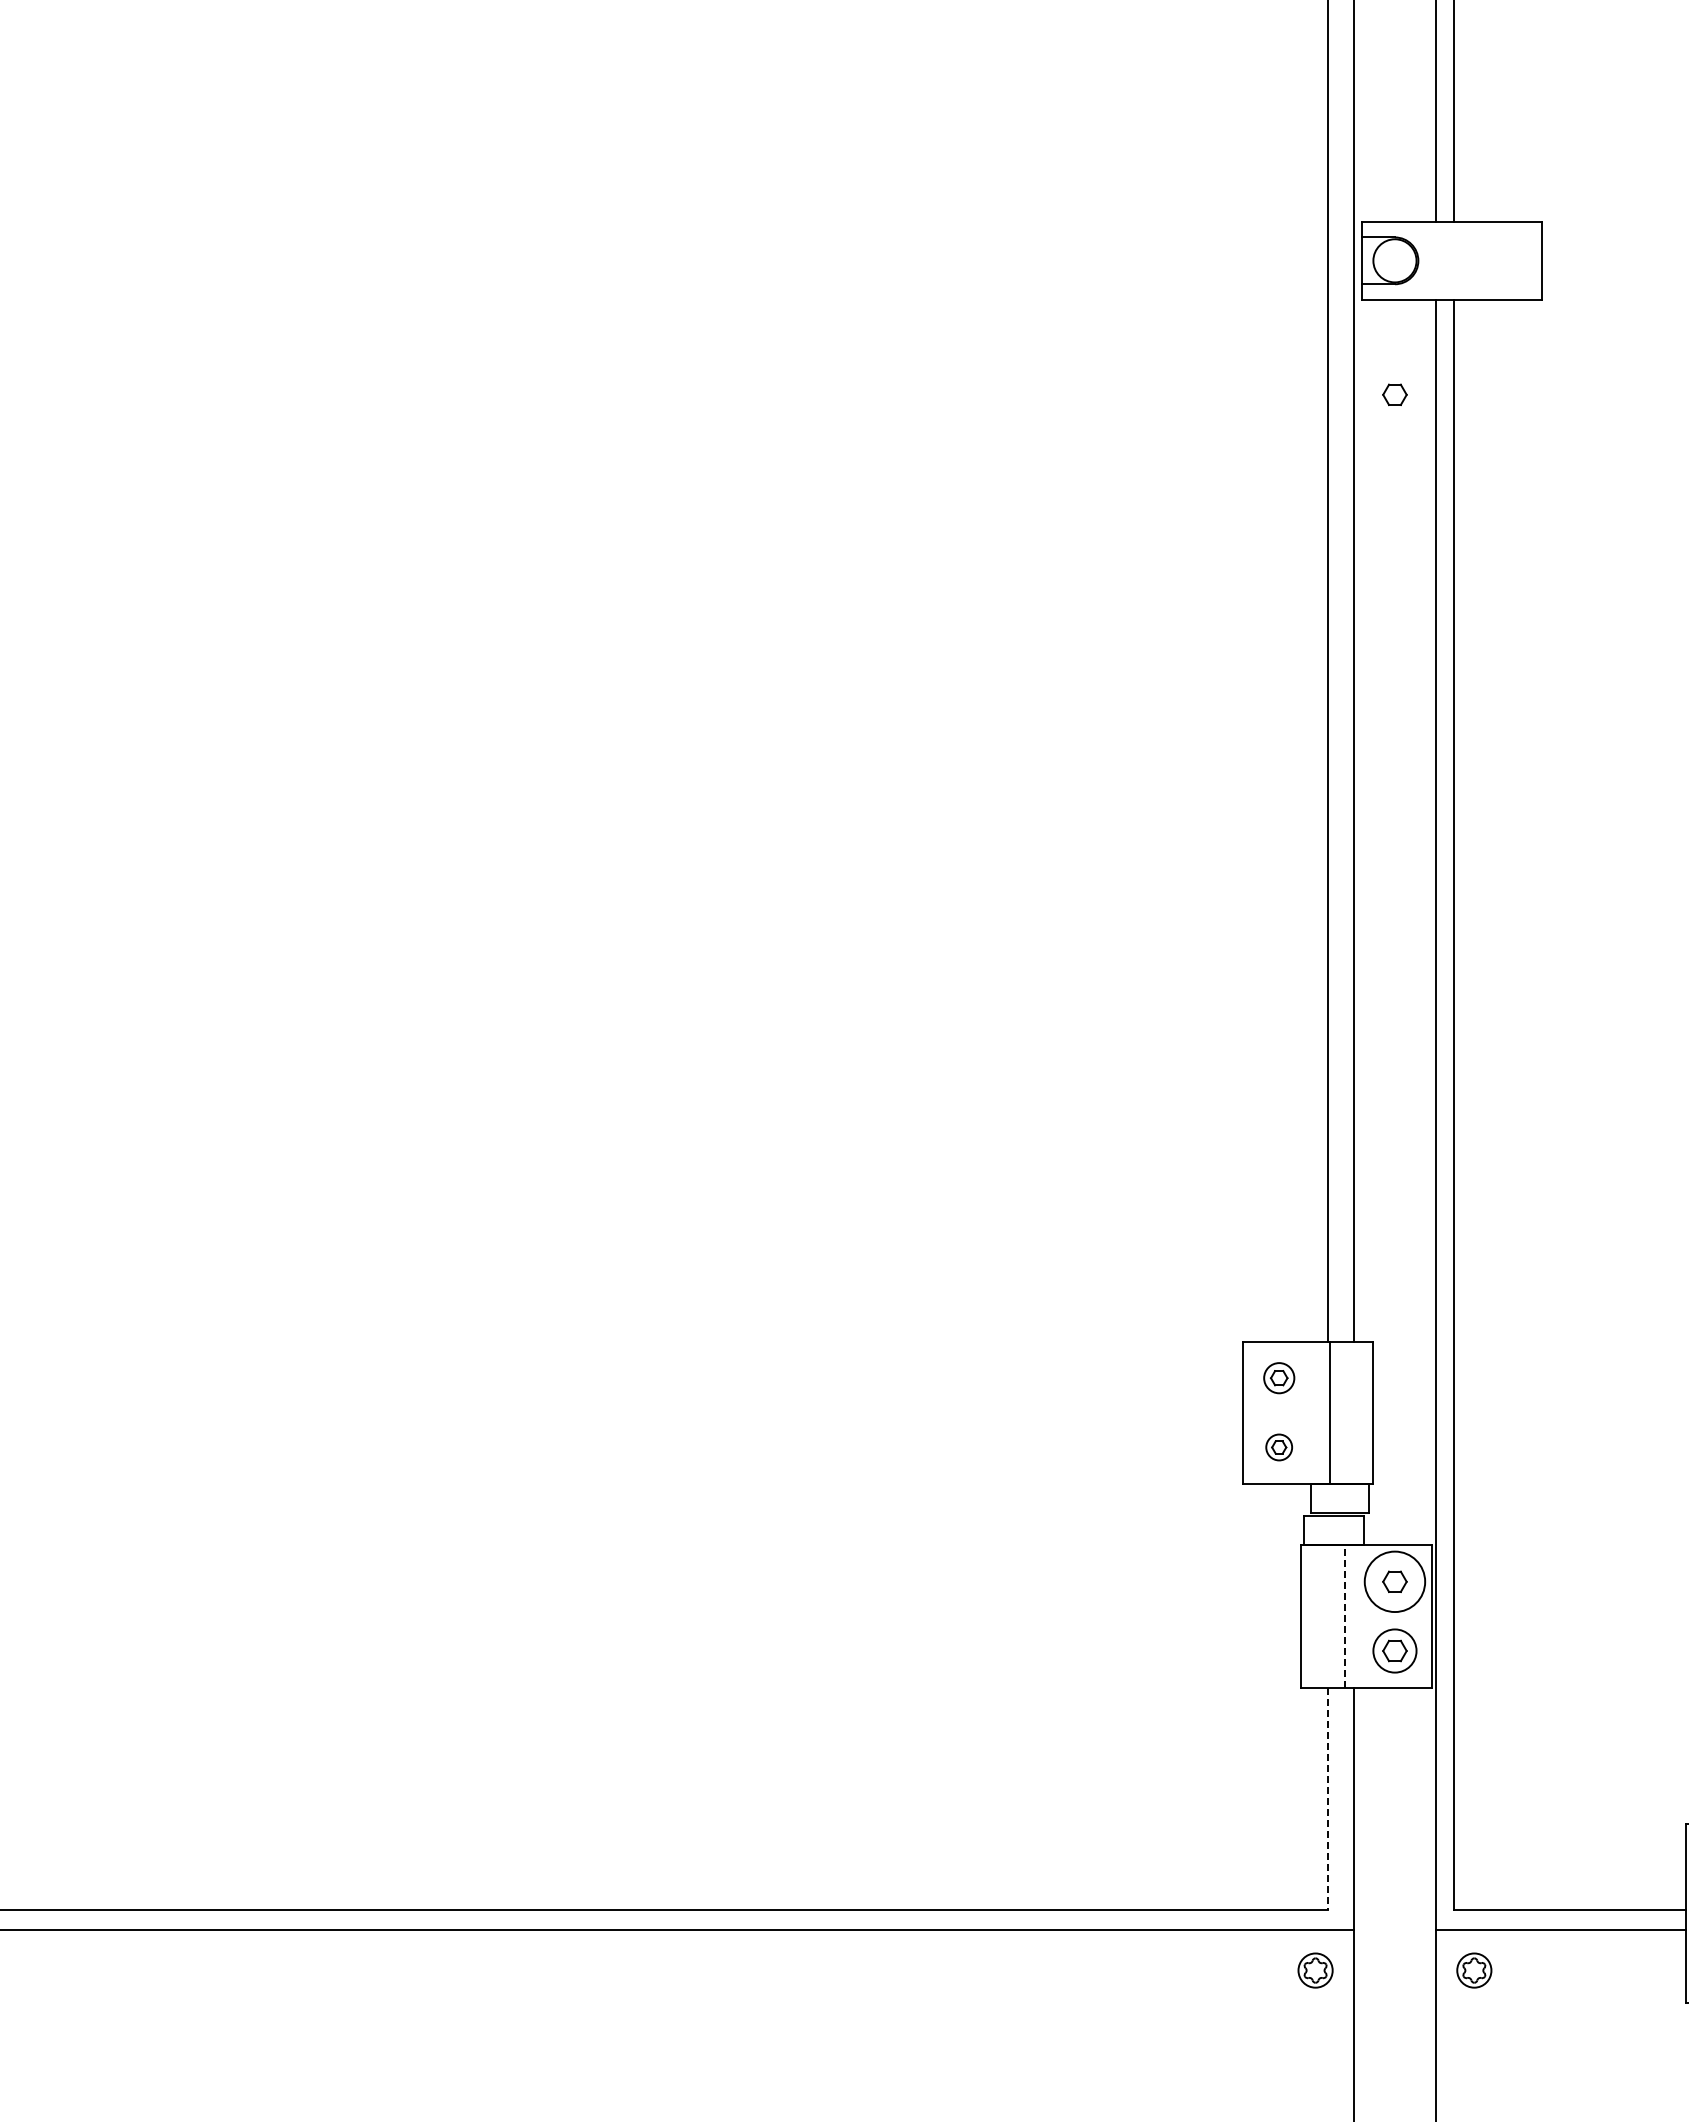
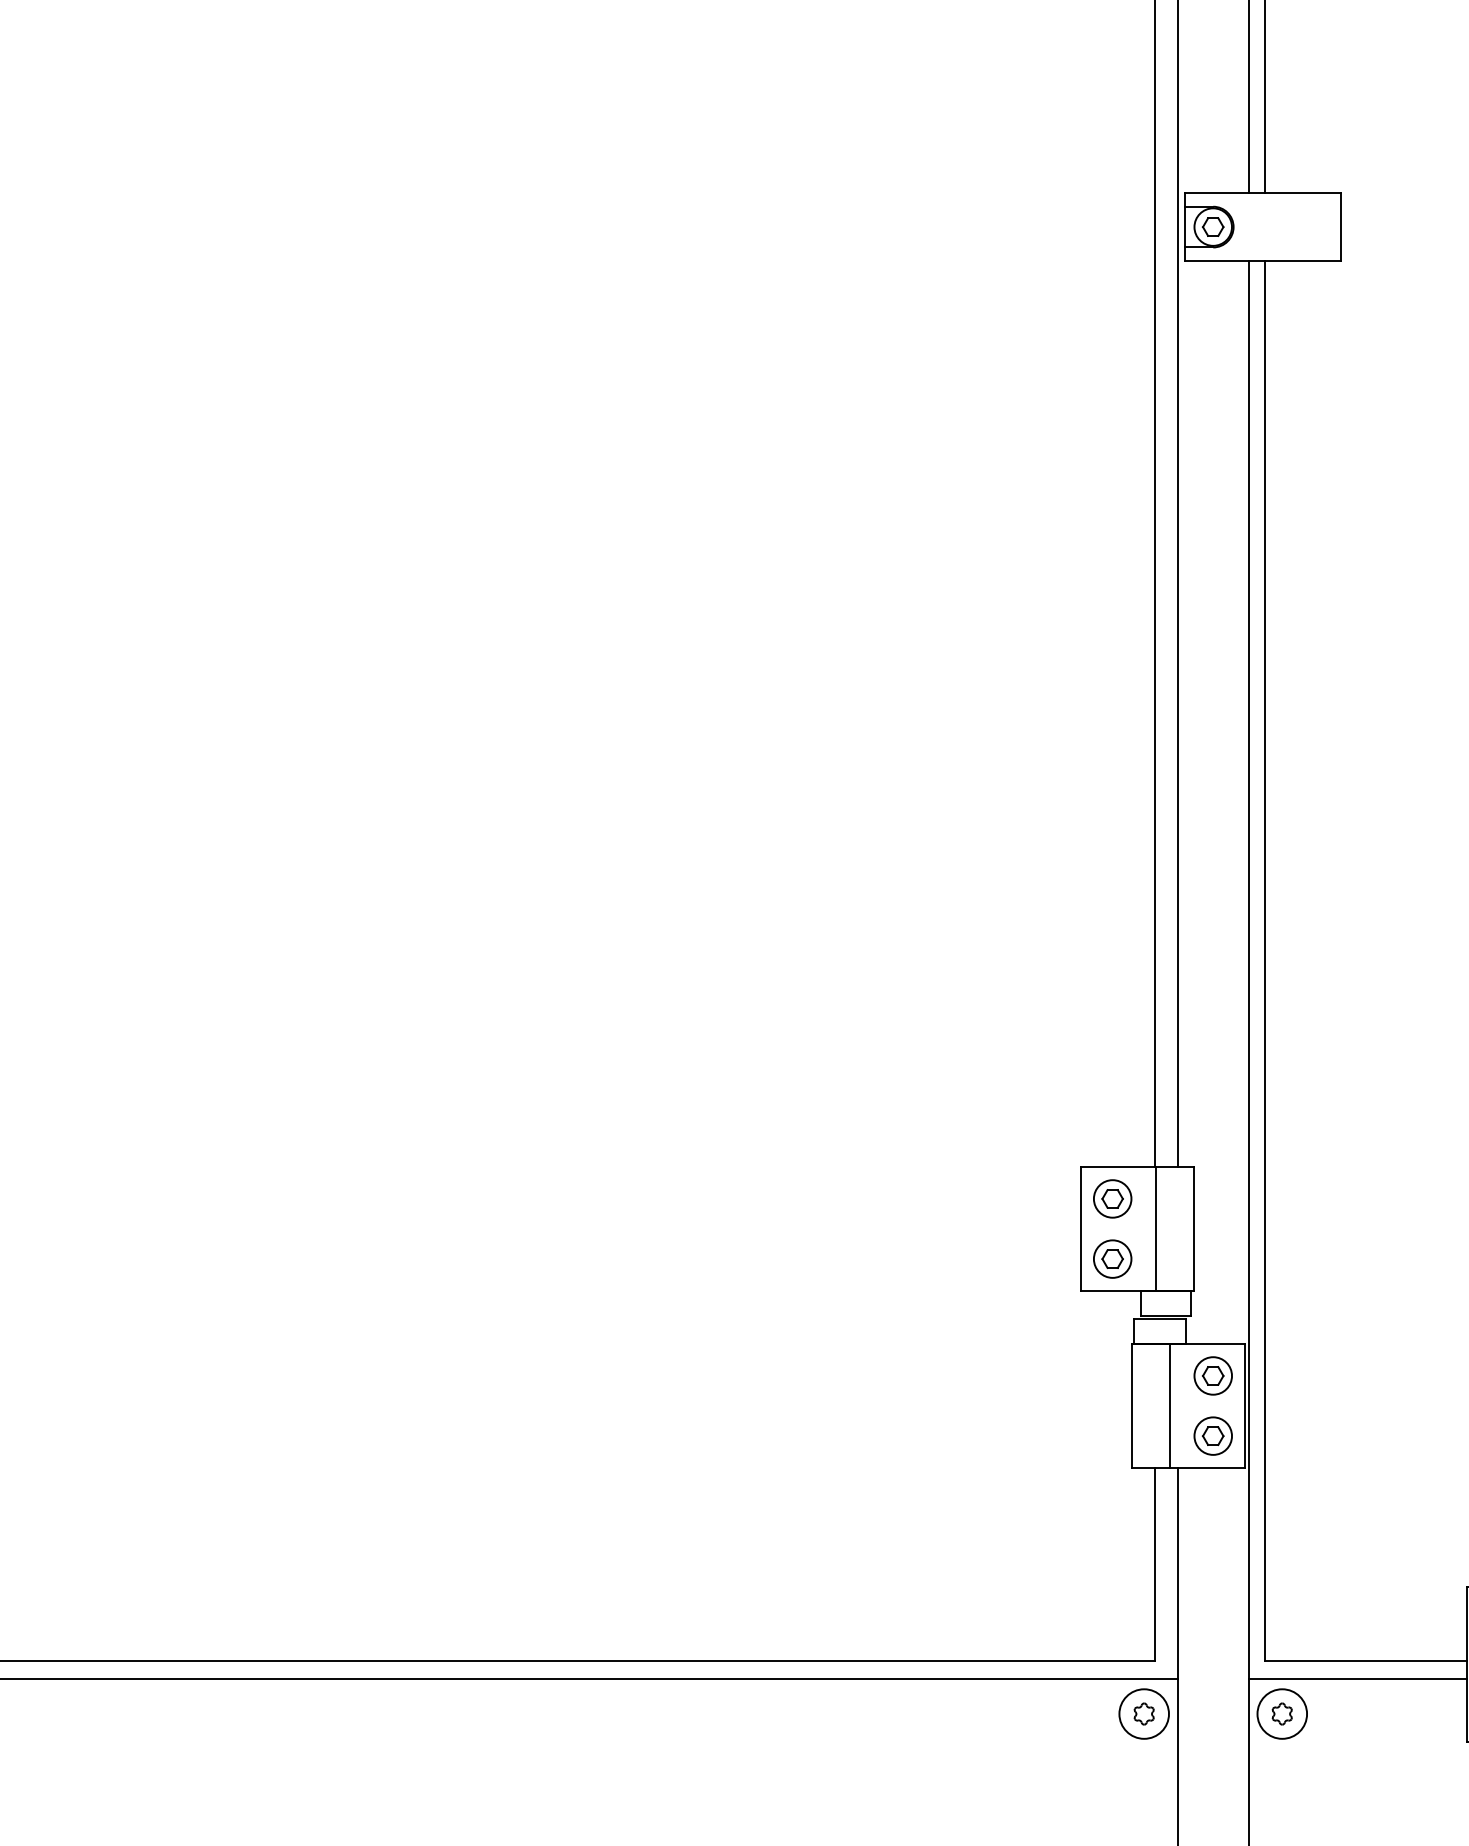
part: (1394, 394) -> (1212, 226), moved
part: (1278, 1377) -> (1111, 1198), size x1.43
part: (1278, 1447) -> (1111, 1259), size x1.67
circle: (1394, 1581) -> (1212, 1375), size x0.71
line: (1344, 1615) -> (1169, 1405), dashed -> solid
line: (1328, 1798) -> (1155, 1564), dashed -> solid
circle: (1315, 1970) -> (1144, 1713), size x1.67
circle: (1473, 1970) -> (1281, 1713), size x1.67

